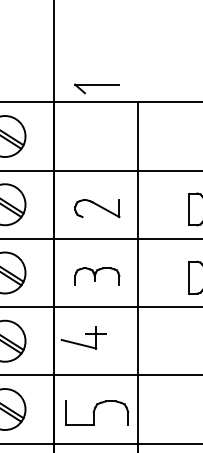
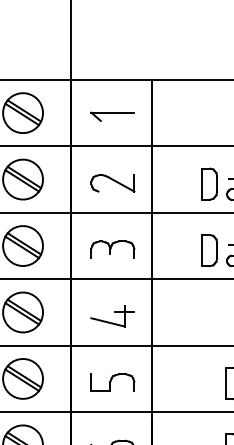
part: (96, 88) -> (112, 116), moved
part: (83, 338) -> (112, 316), moved
part: (96, 413) -> (112, 382), size x0.71

